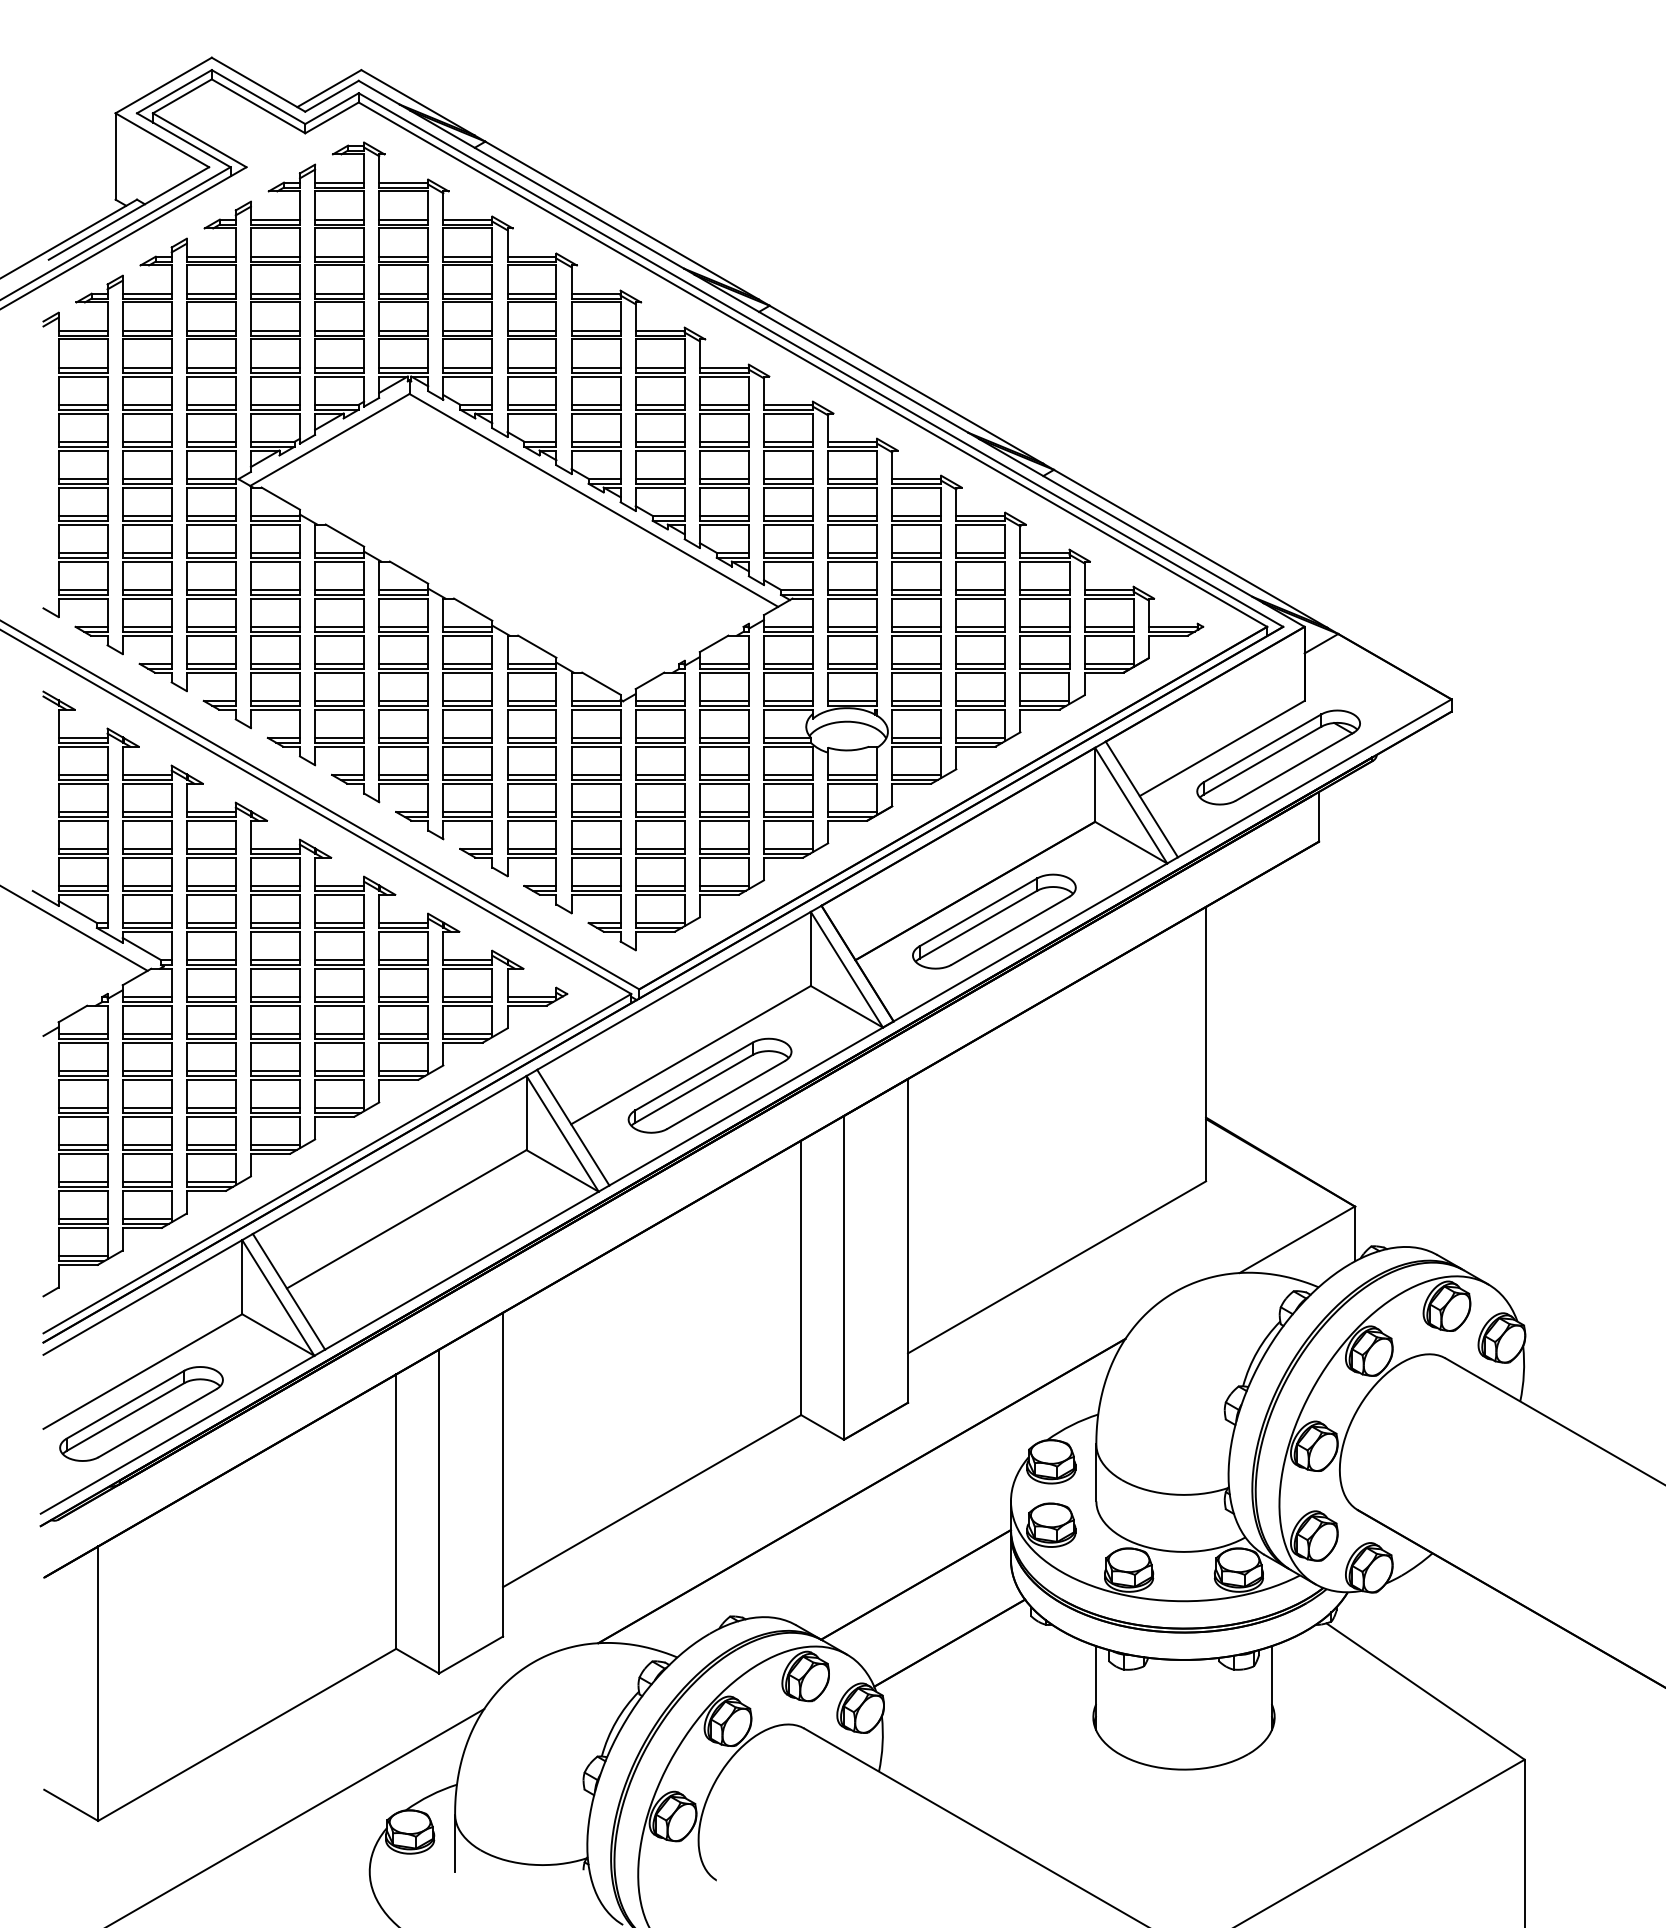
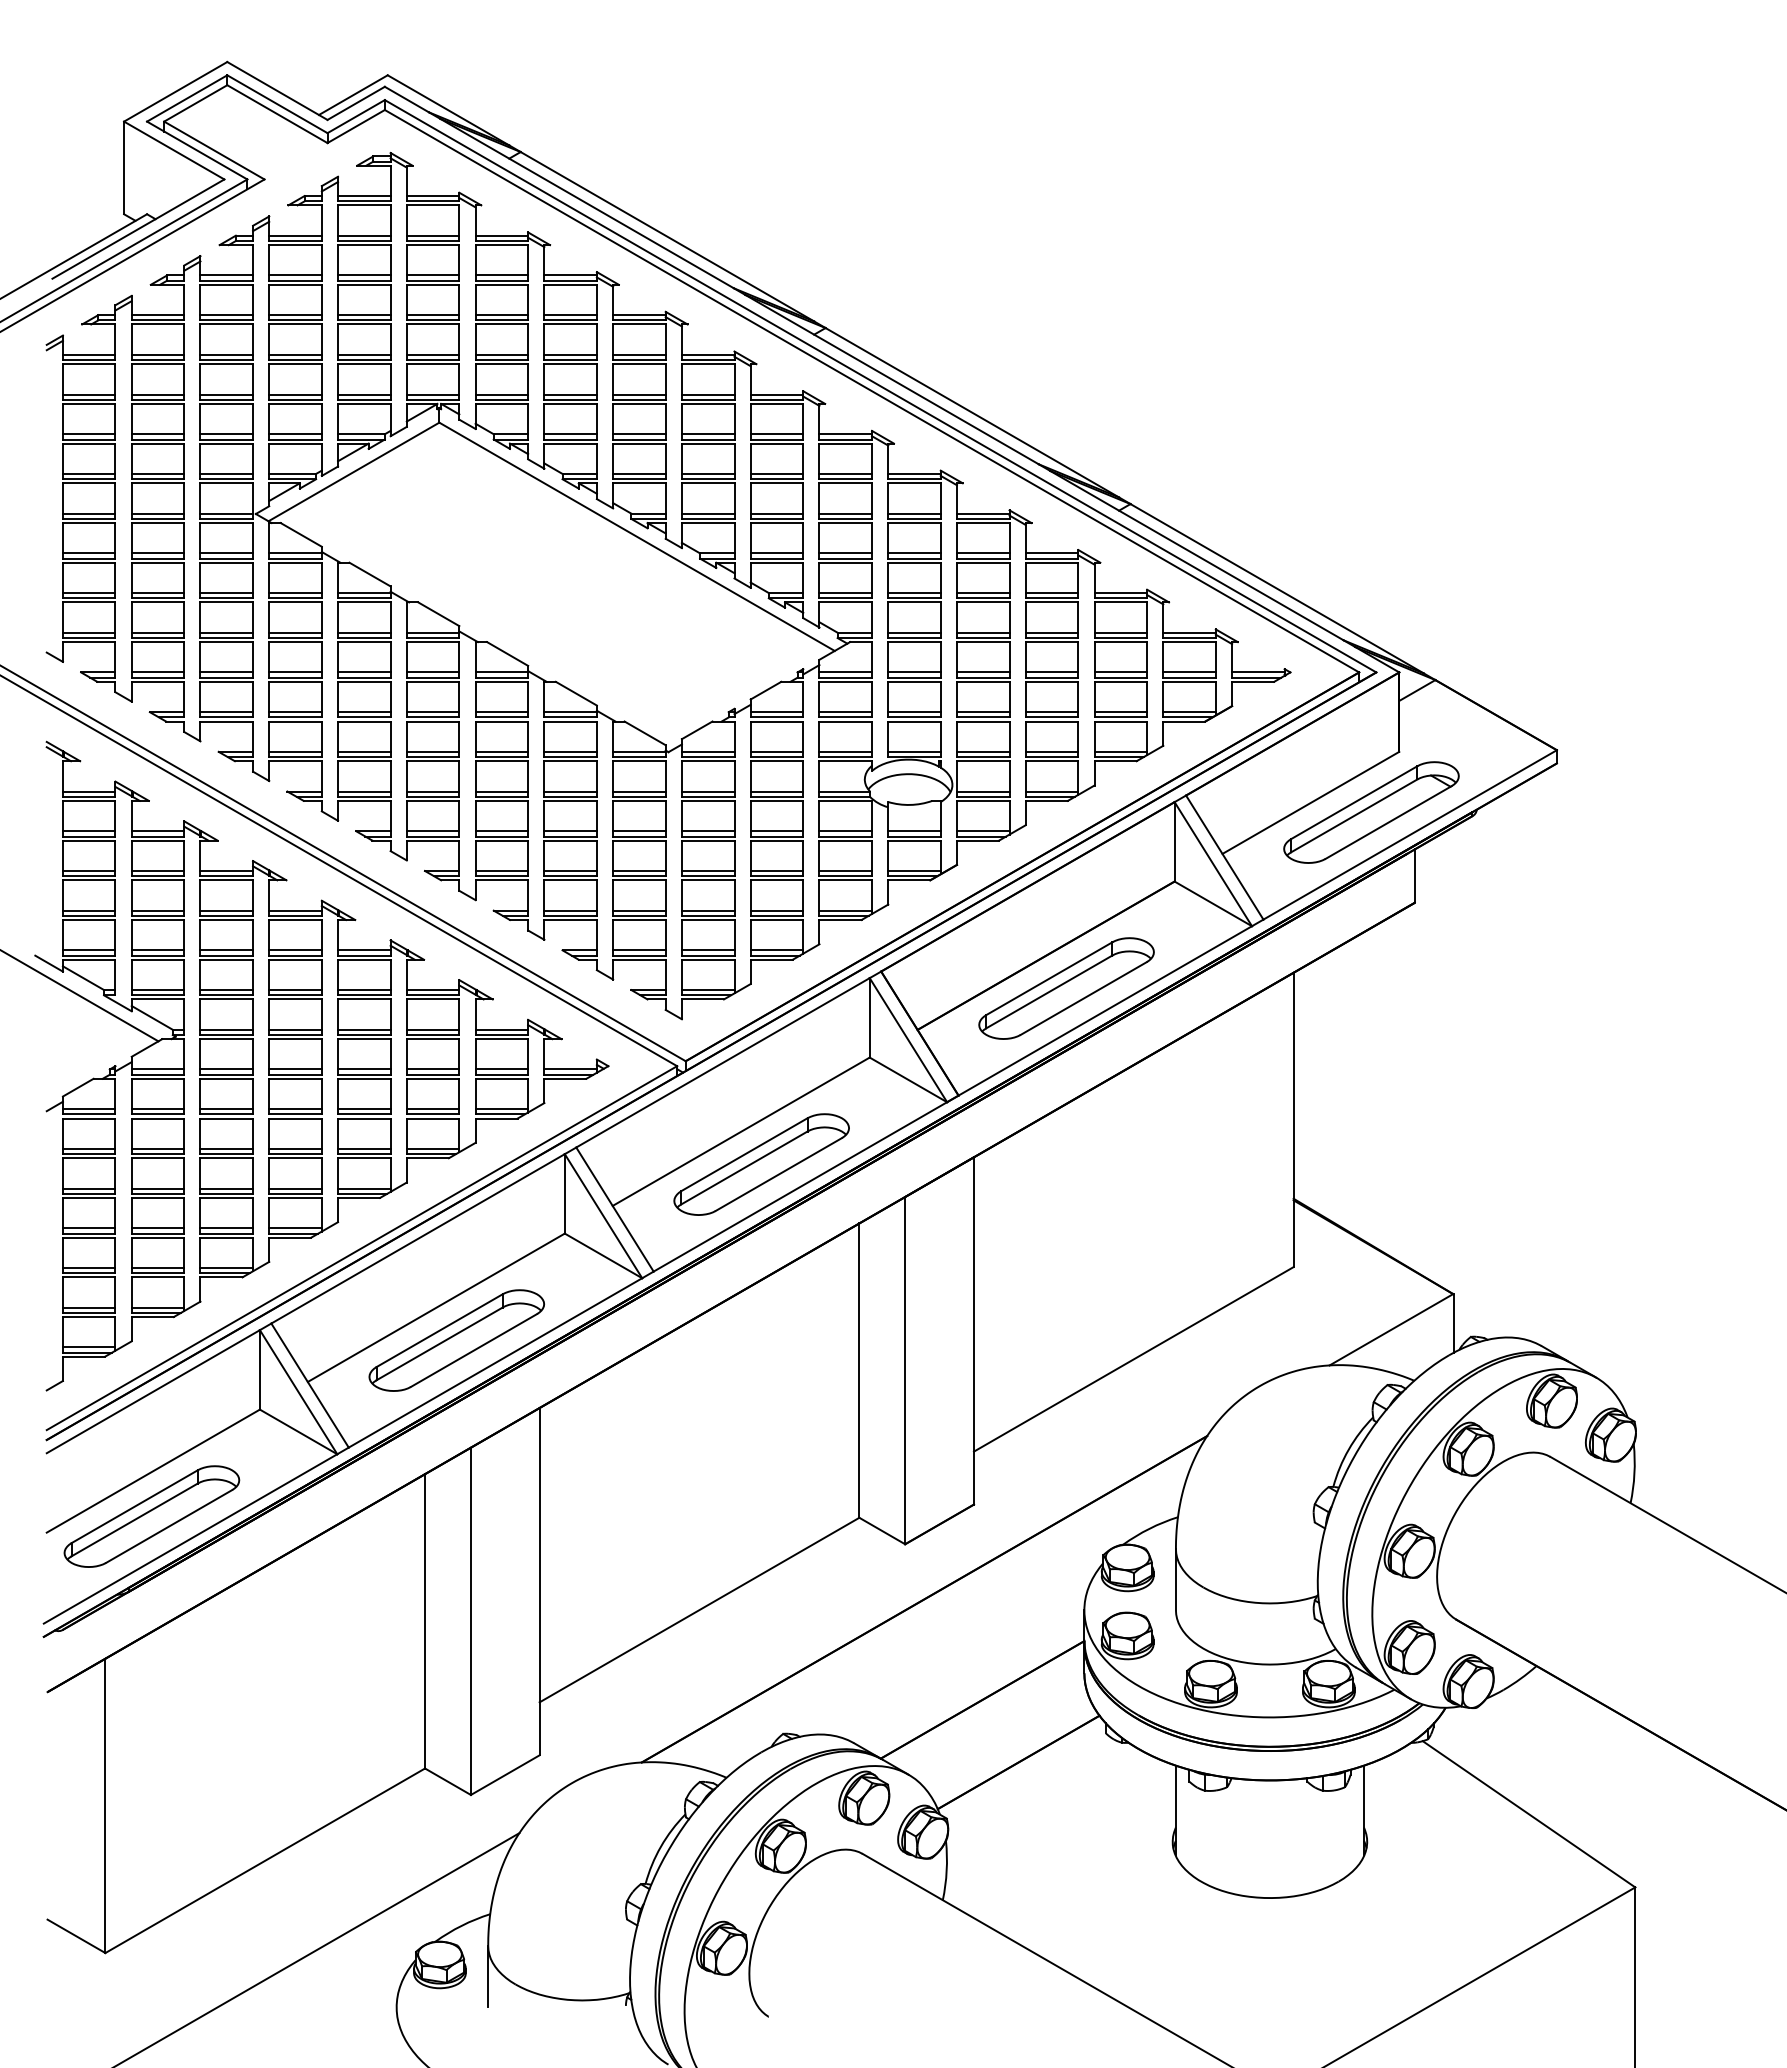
part: (425, 1249) -> (456, 1340), added

